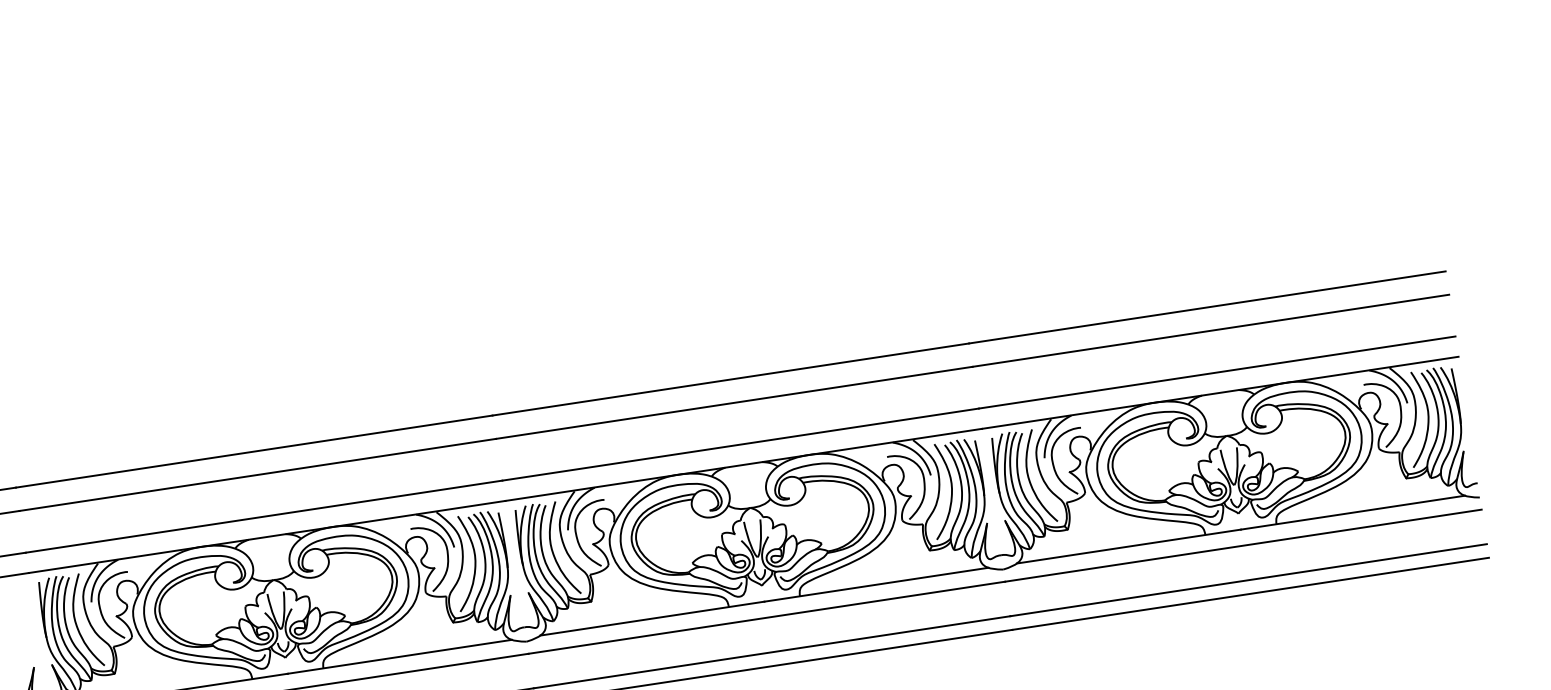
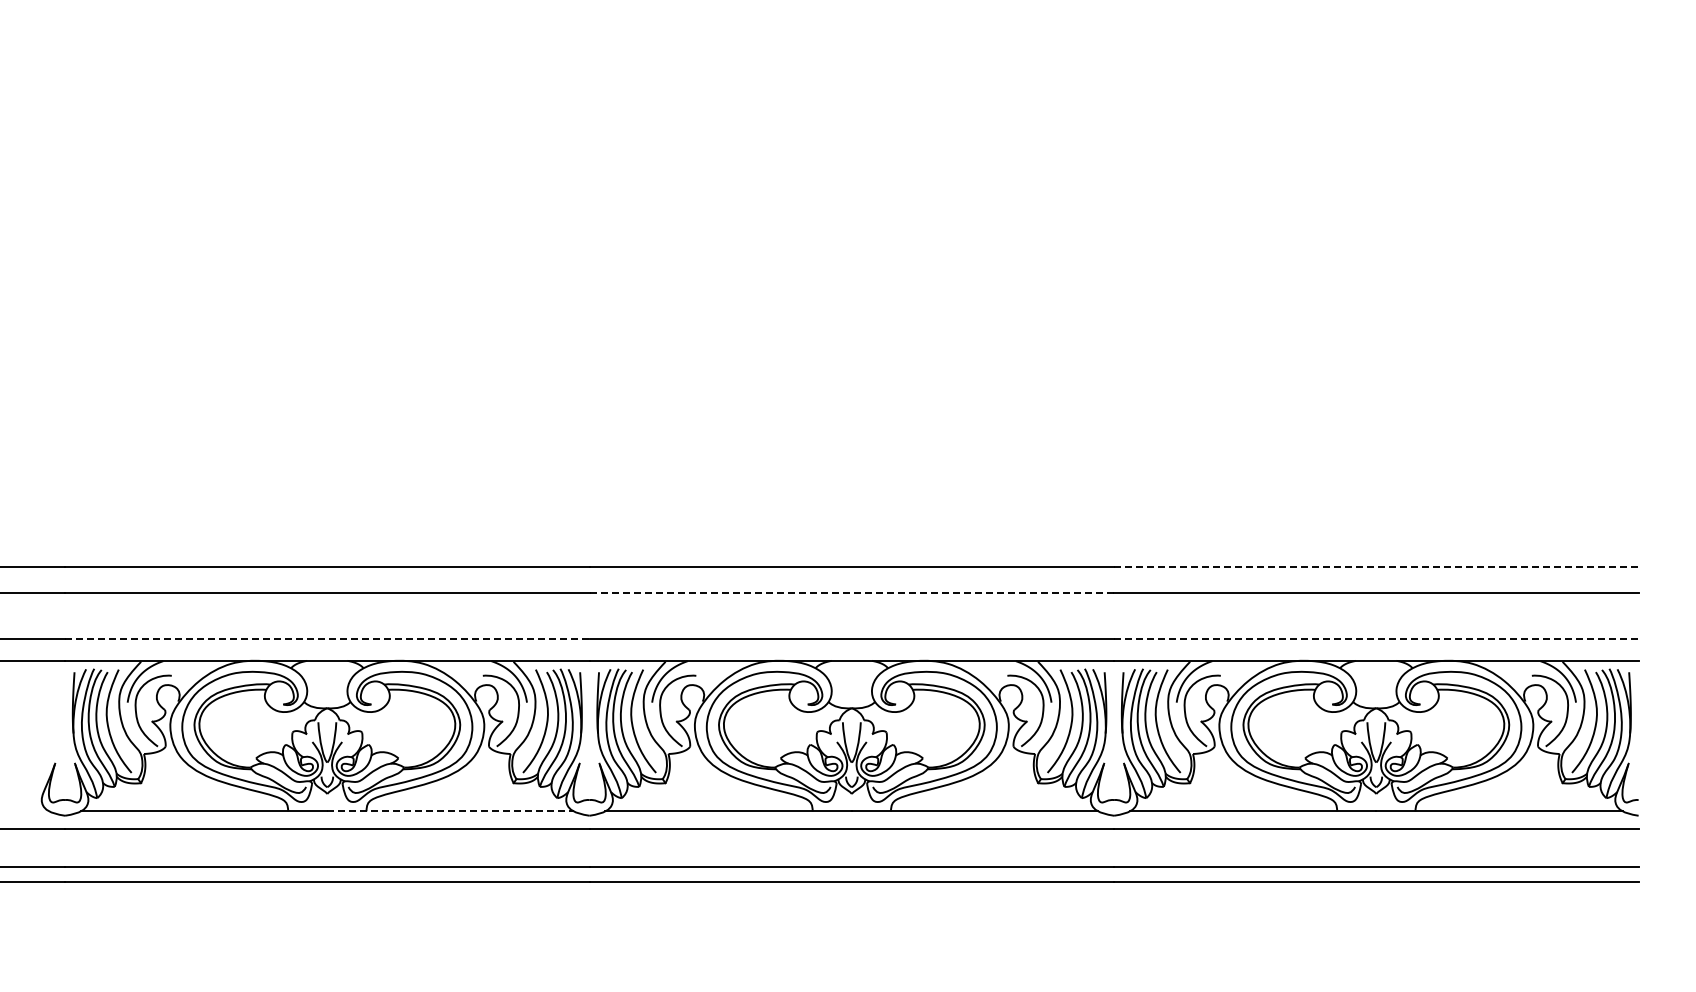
line: (1207, 307) -> (1376, 566), solid -> dashed
line: (1217, 372) -> (1376, 638), solid -> dashed
line: (734, 402) -> (852, 592), solid -> dashed
line: (264, 516) -> (327, 638), solid -> dashed
line: (400, 656) -> (451, 811), solid -> dashed

